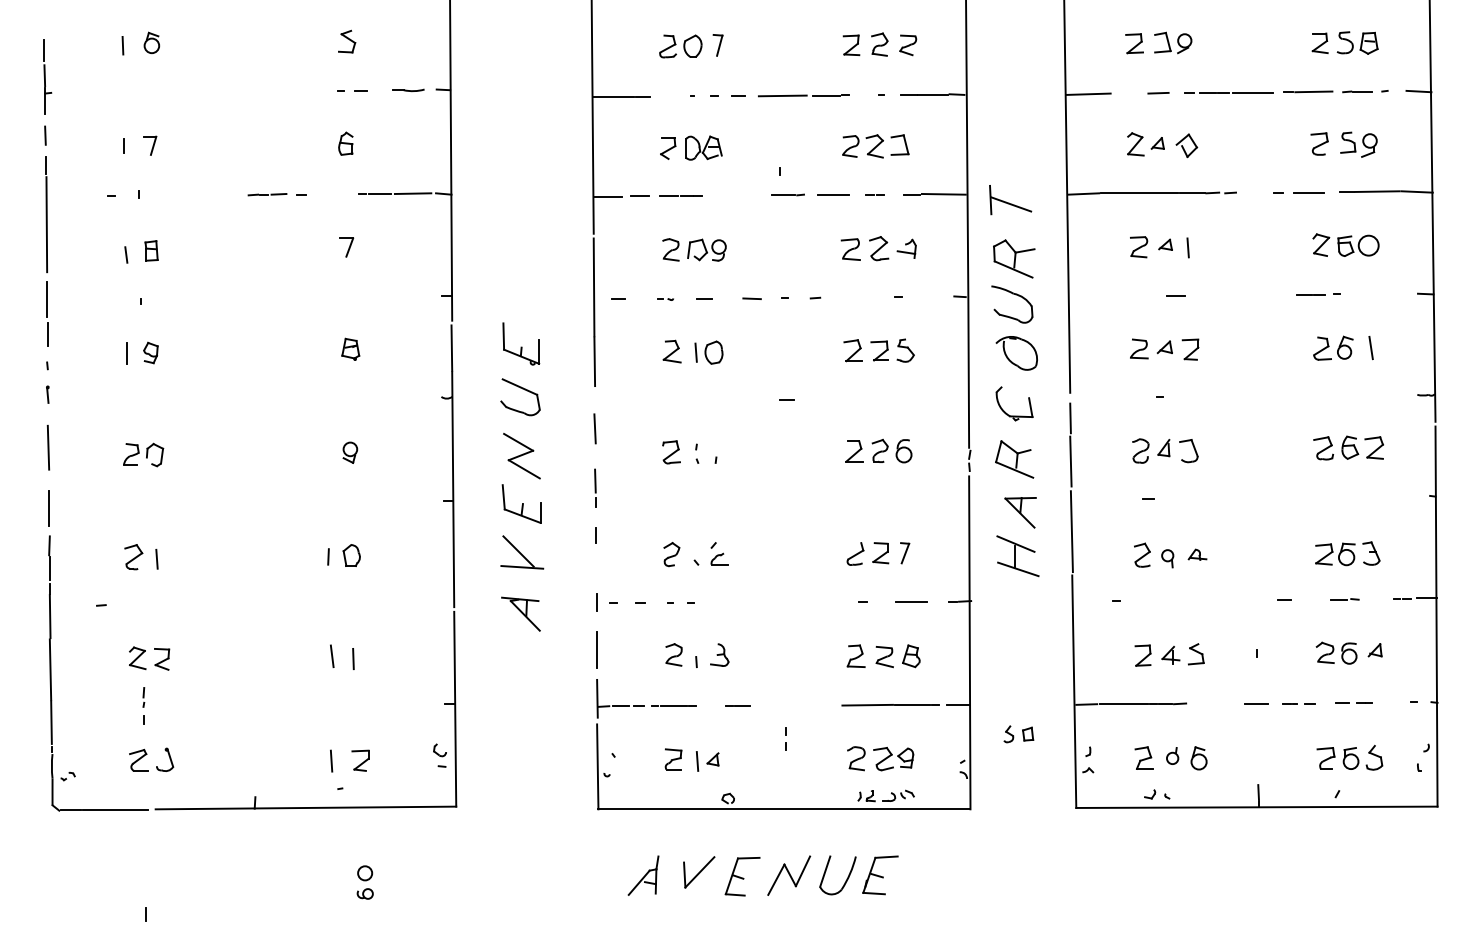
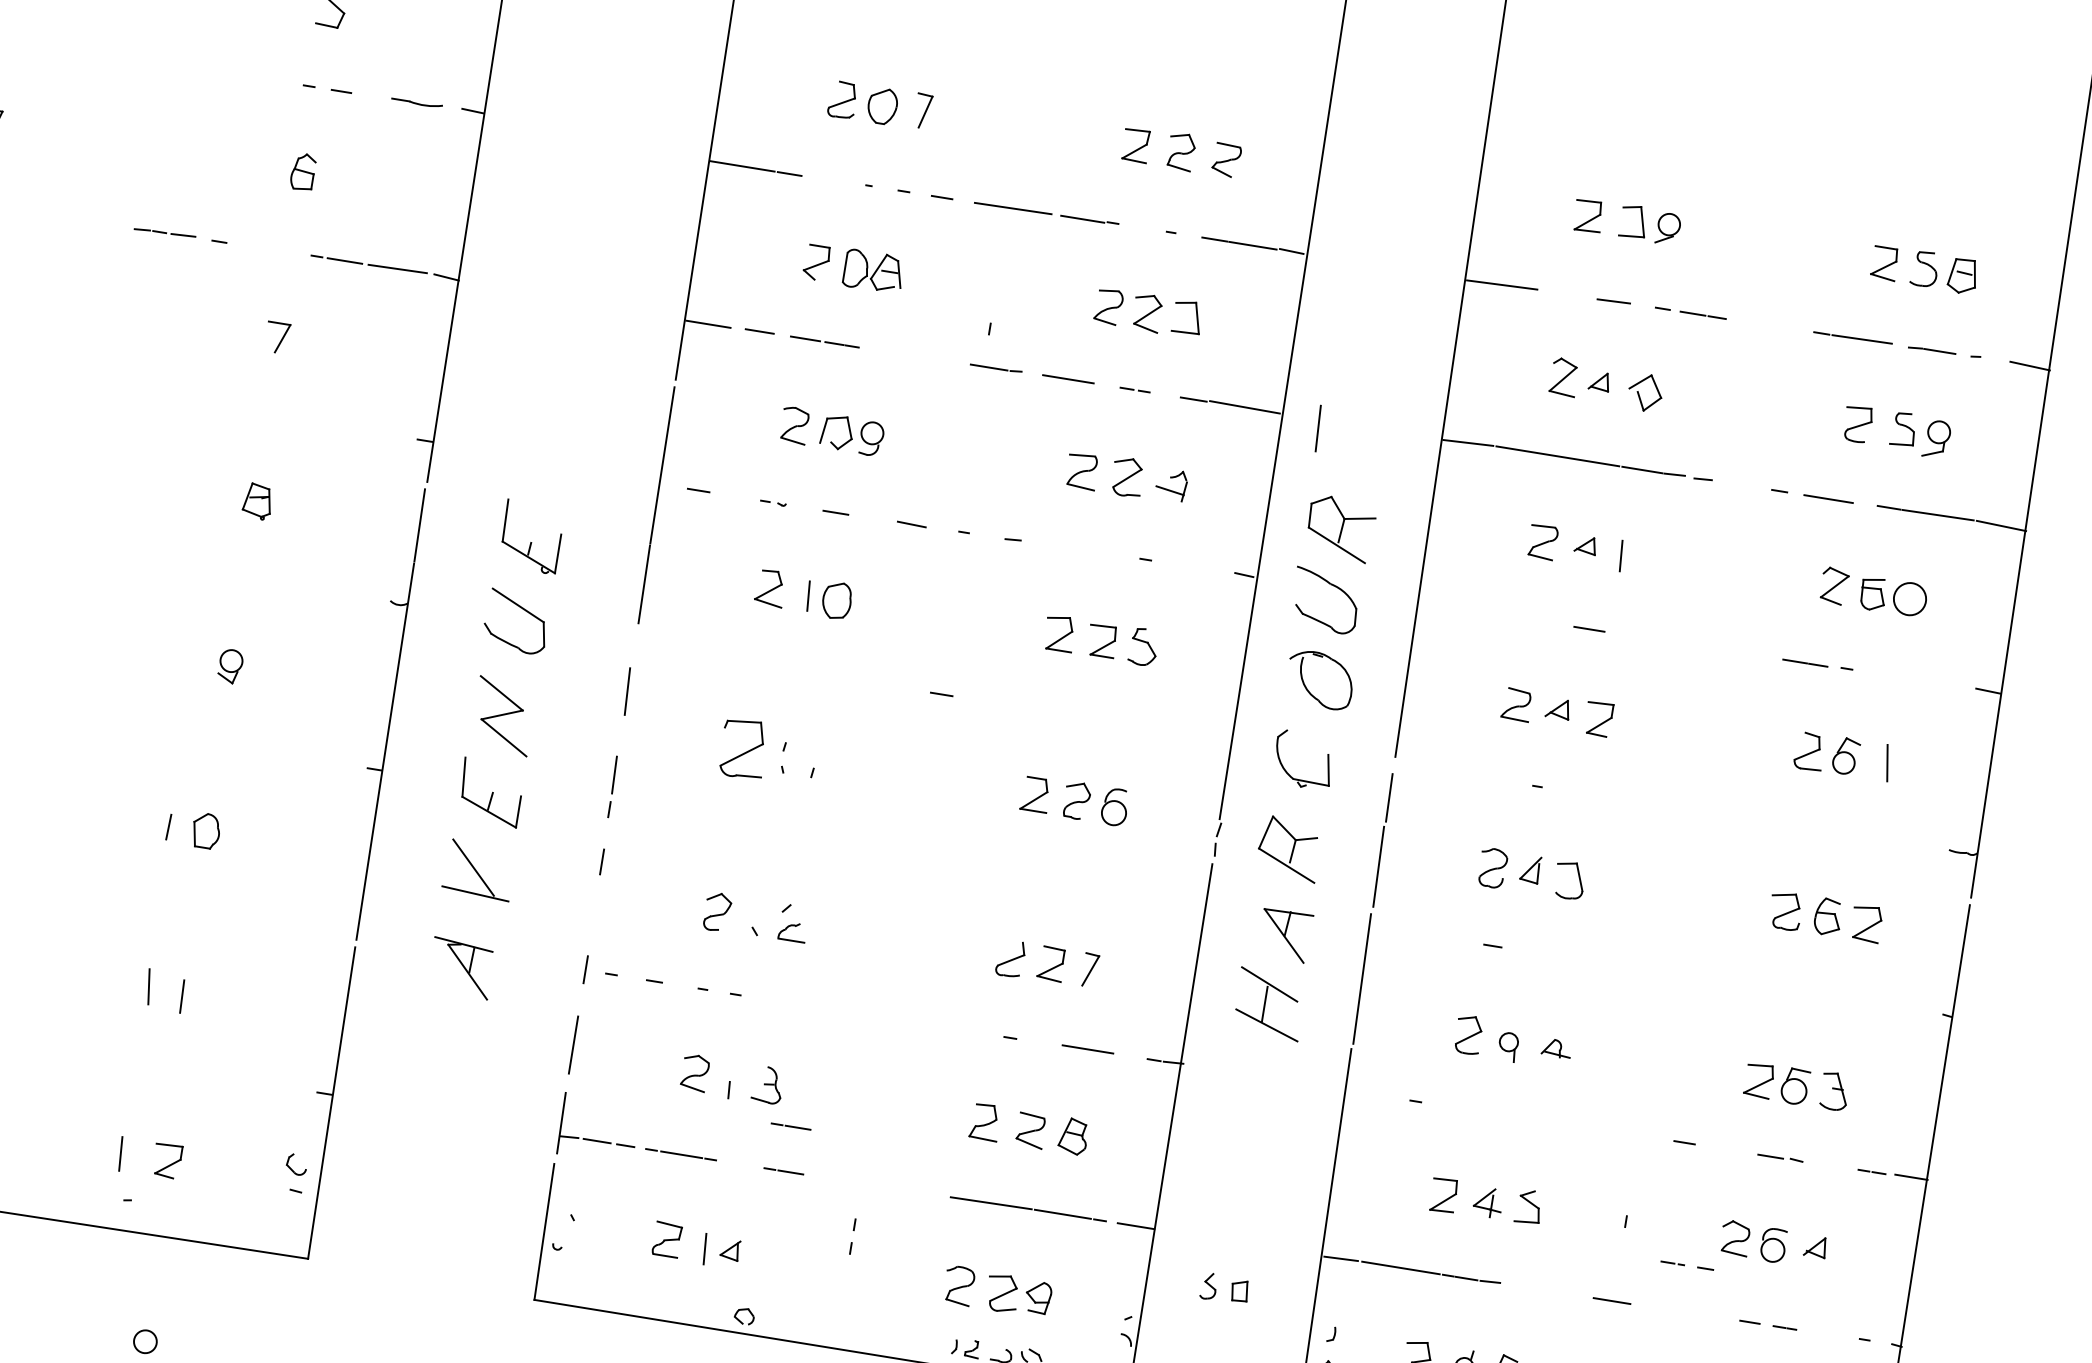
line: (1252, 92) -> (1764, 324), removed
line: (1011, 204) -> (1350, 441), removed
part: (671, 452) -> (743, 749), size x1.6
line: (737, 677) -> (790, 1125), added
line: (1297, 703) -> (1685, 1265), moved

